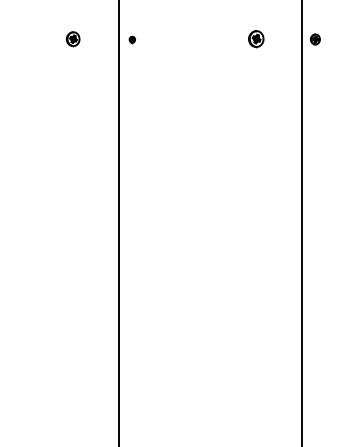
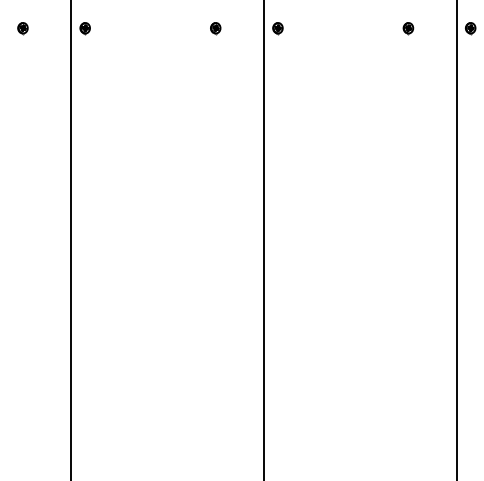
part: (73, 39) -> (215, 28), size x0.71
part: (131, 39) -> (277, 28), size x1.67
part: (256, 39) -> (408, 28), size x0.62

